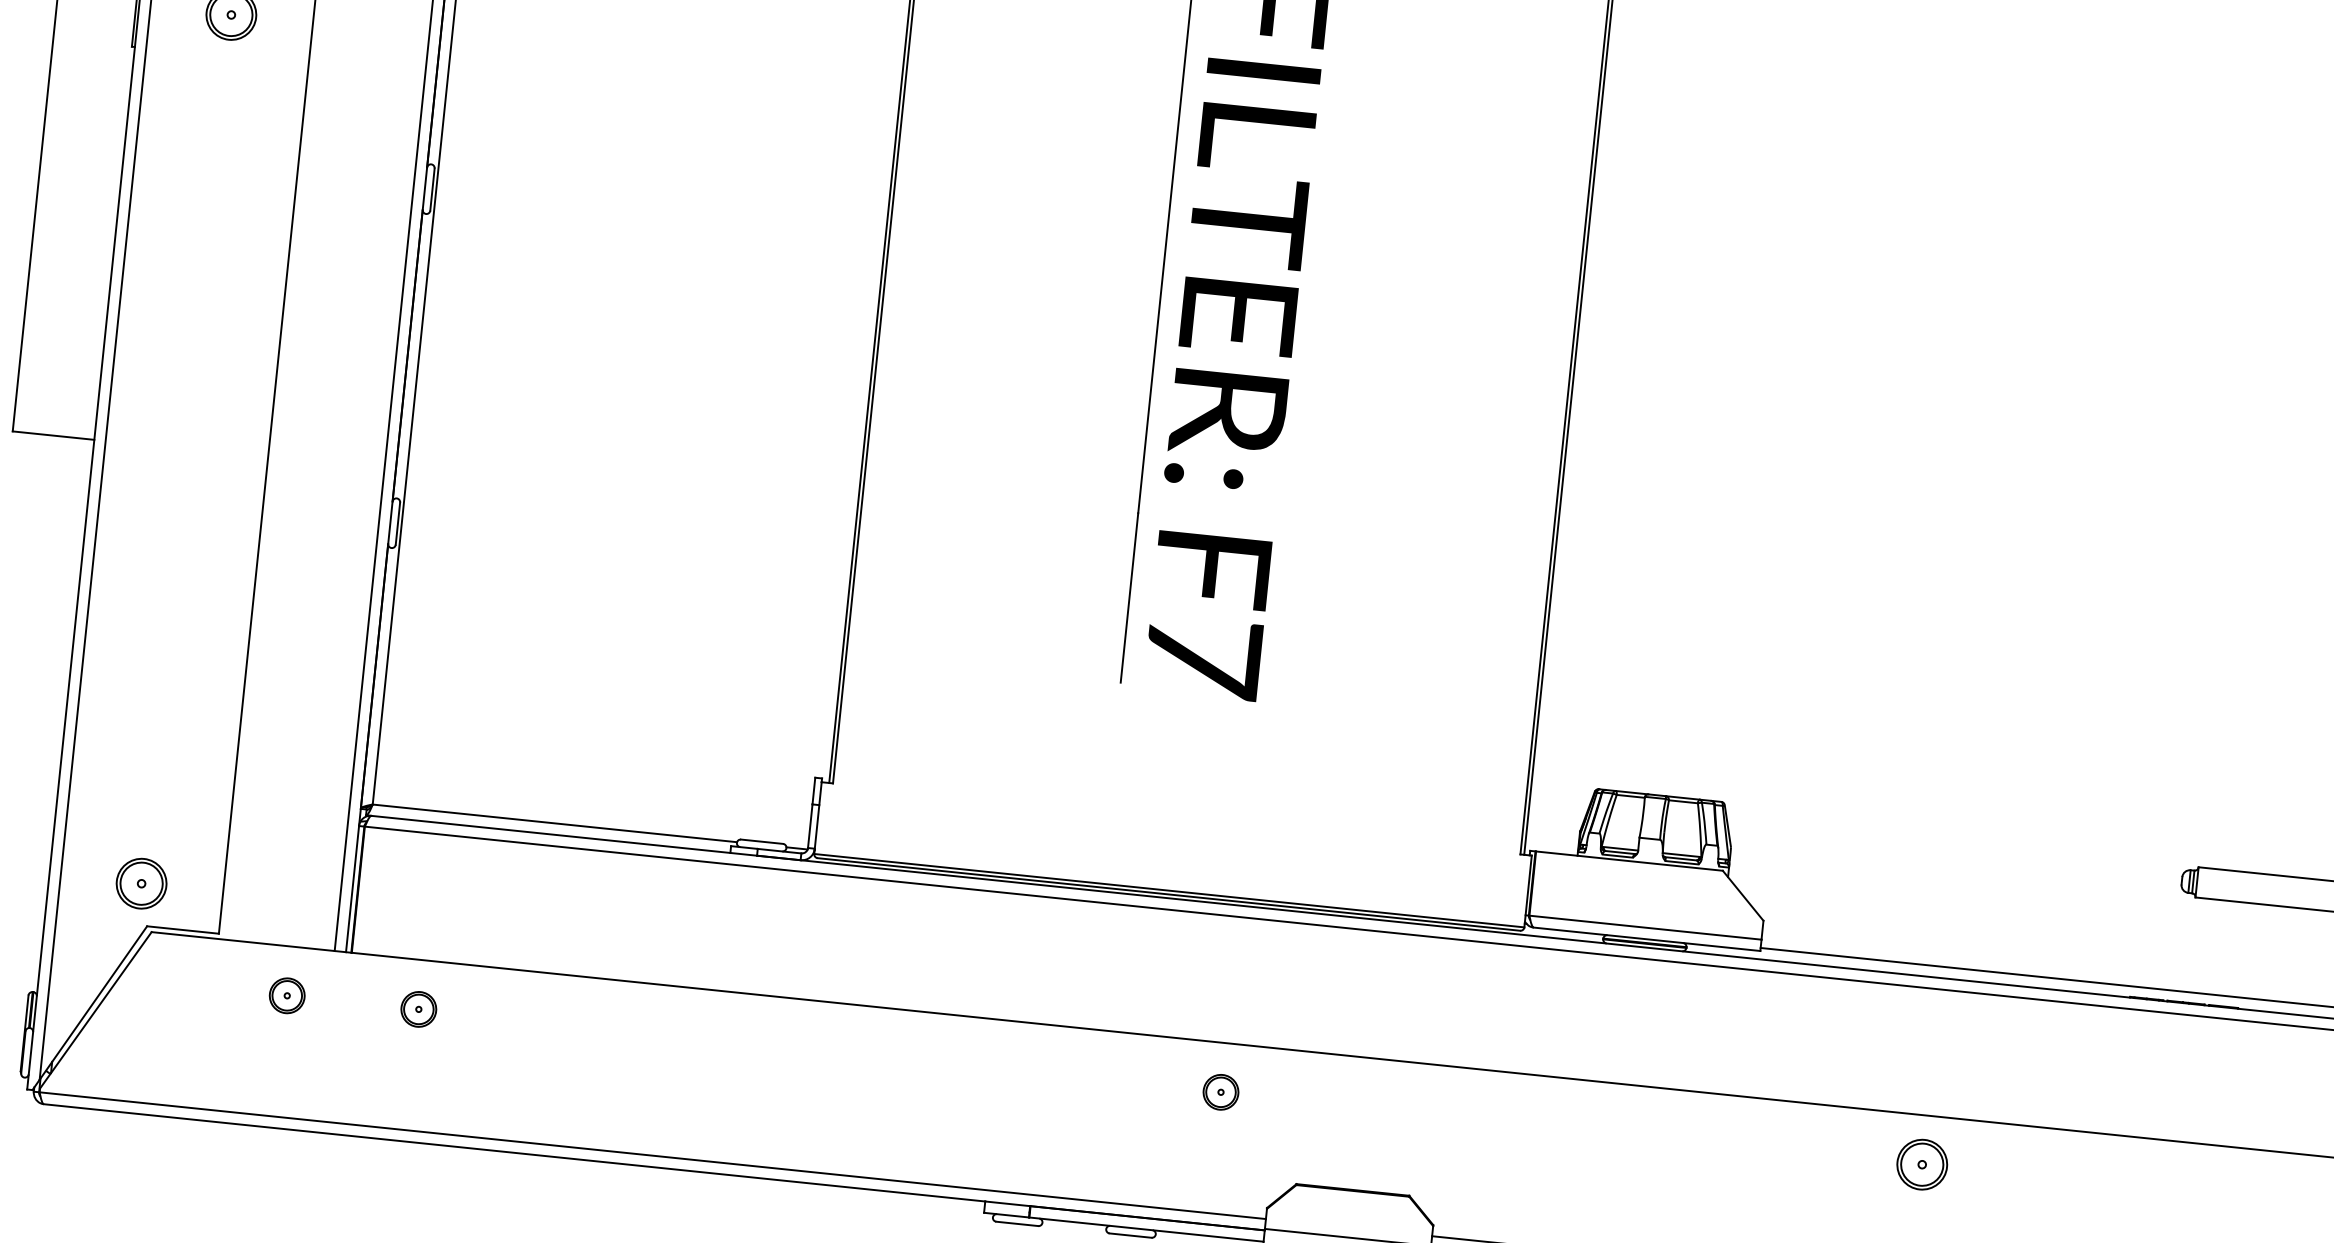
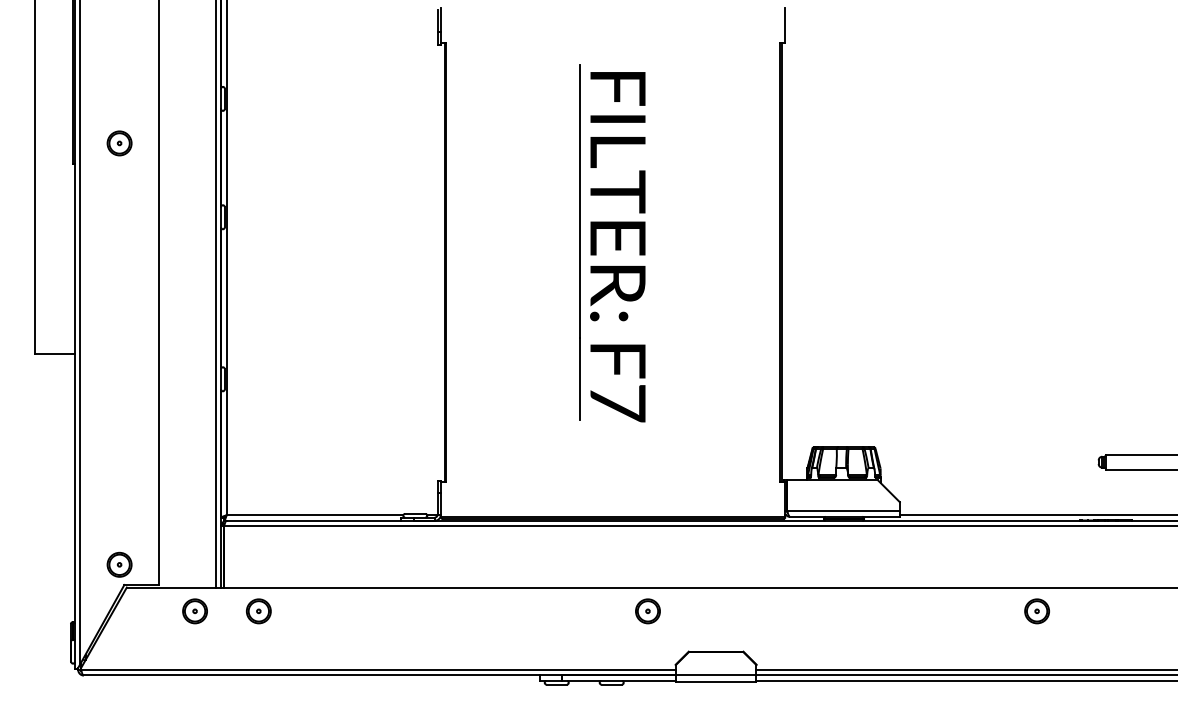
part: (286, 995) -> (194, 611), size x1.43
part: (418, 1009) -> (258, 611), size x1.43
part: (1219, 1092) -> (647, 611), size x1.43
part: (1920, 1164) -> (1036, 611), moved

